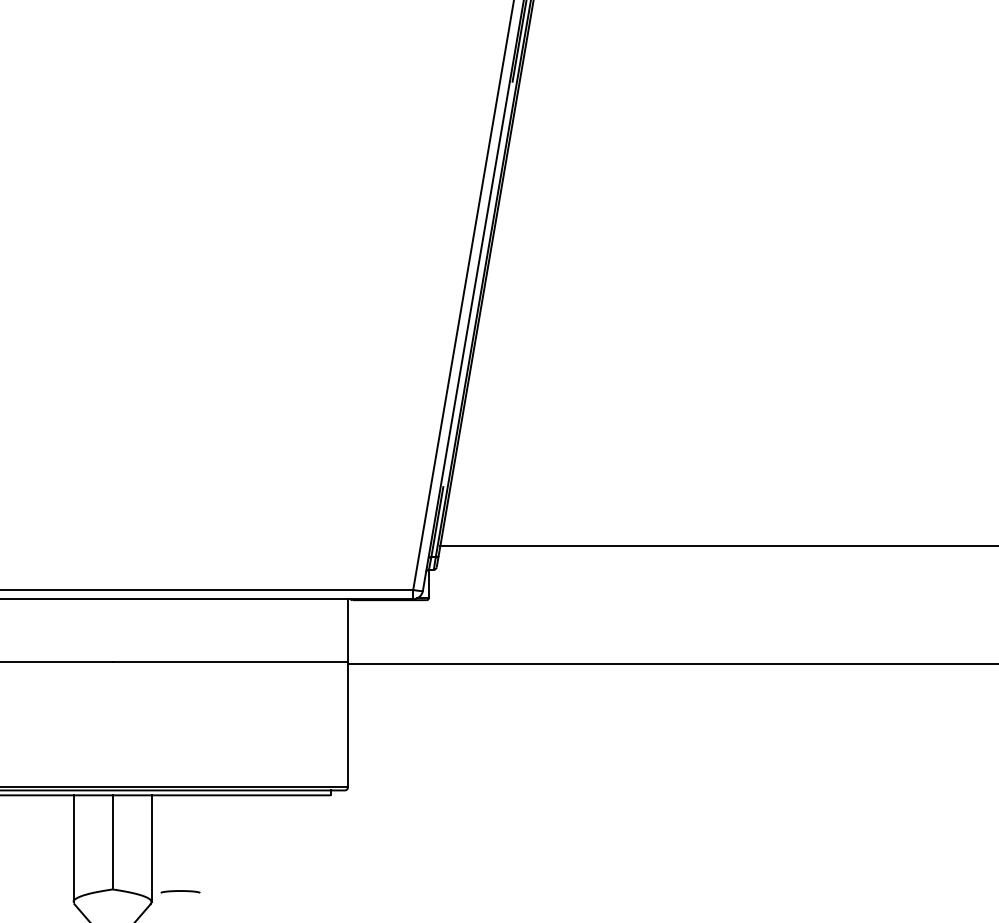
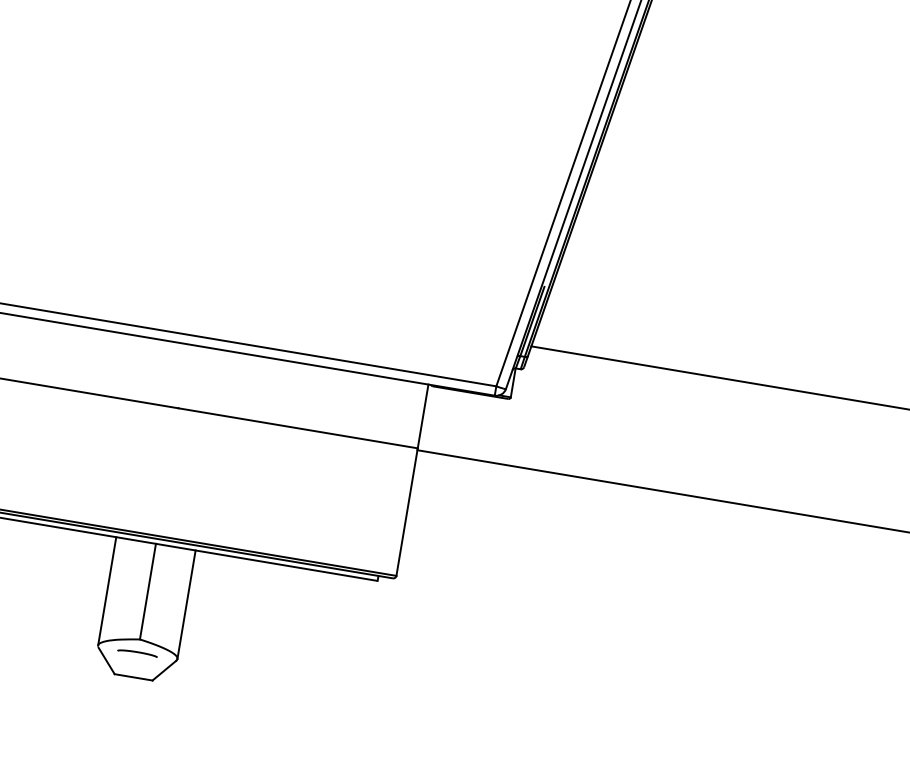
line: (180, 891) -> (137, 652), moved

